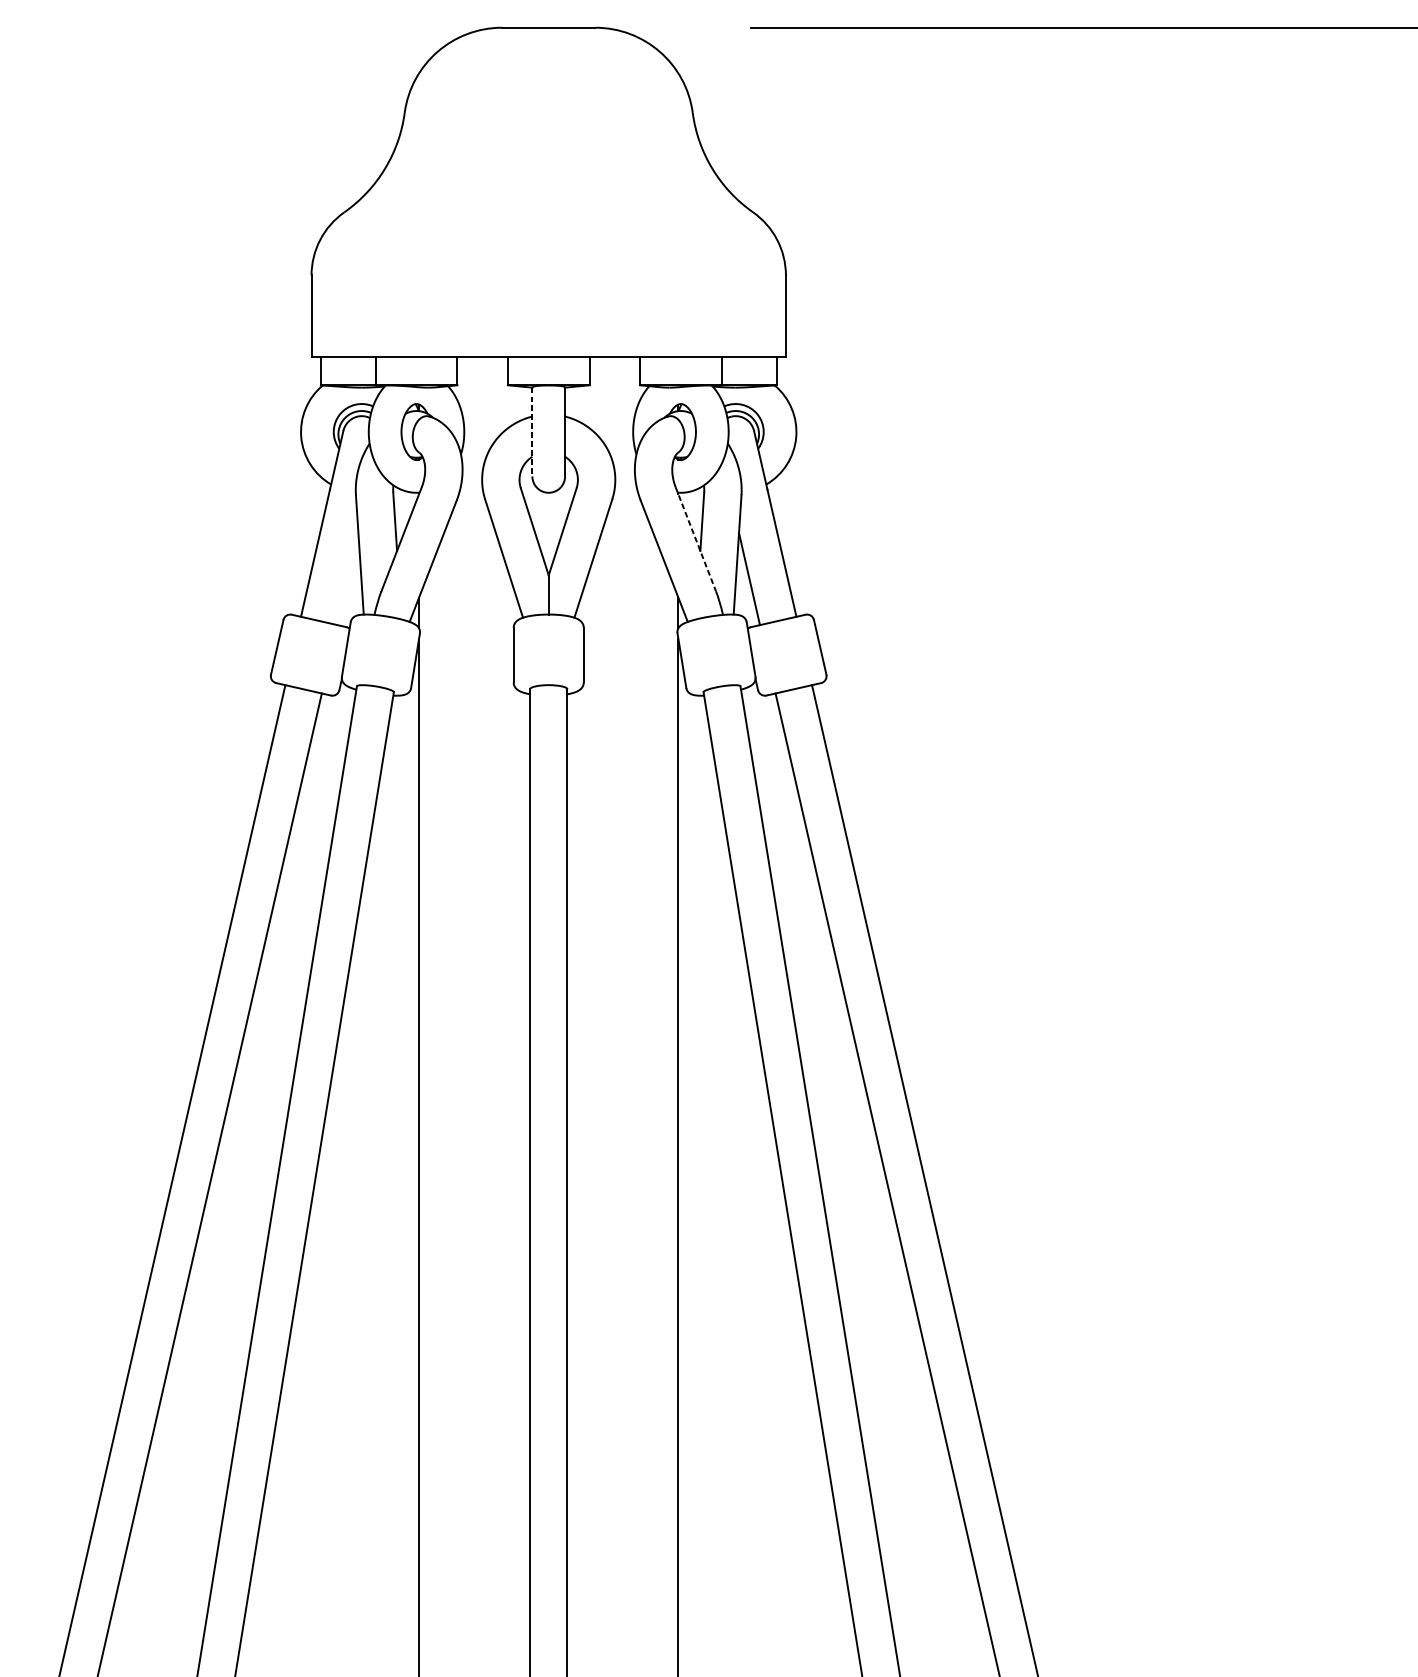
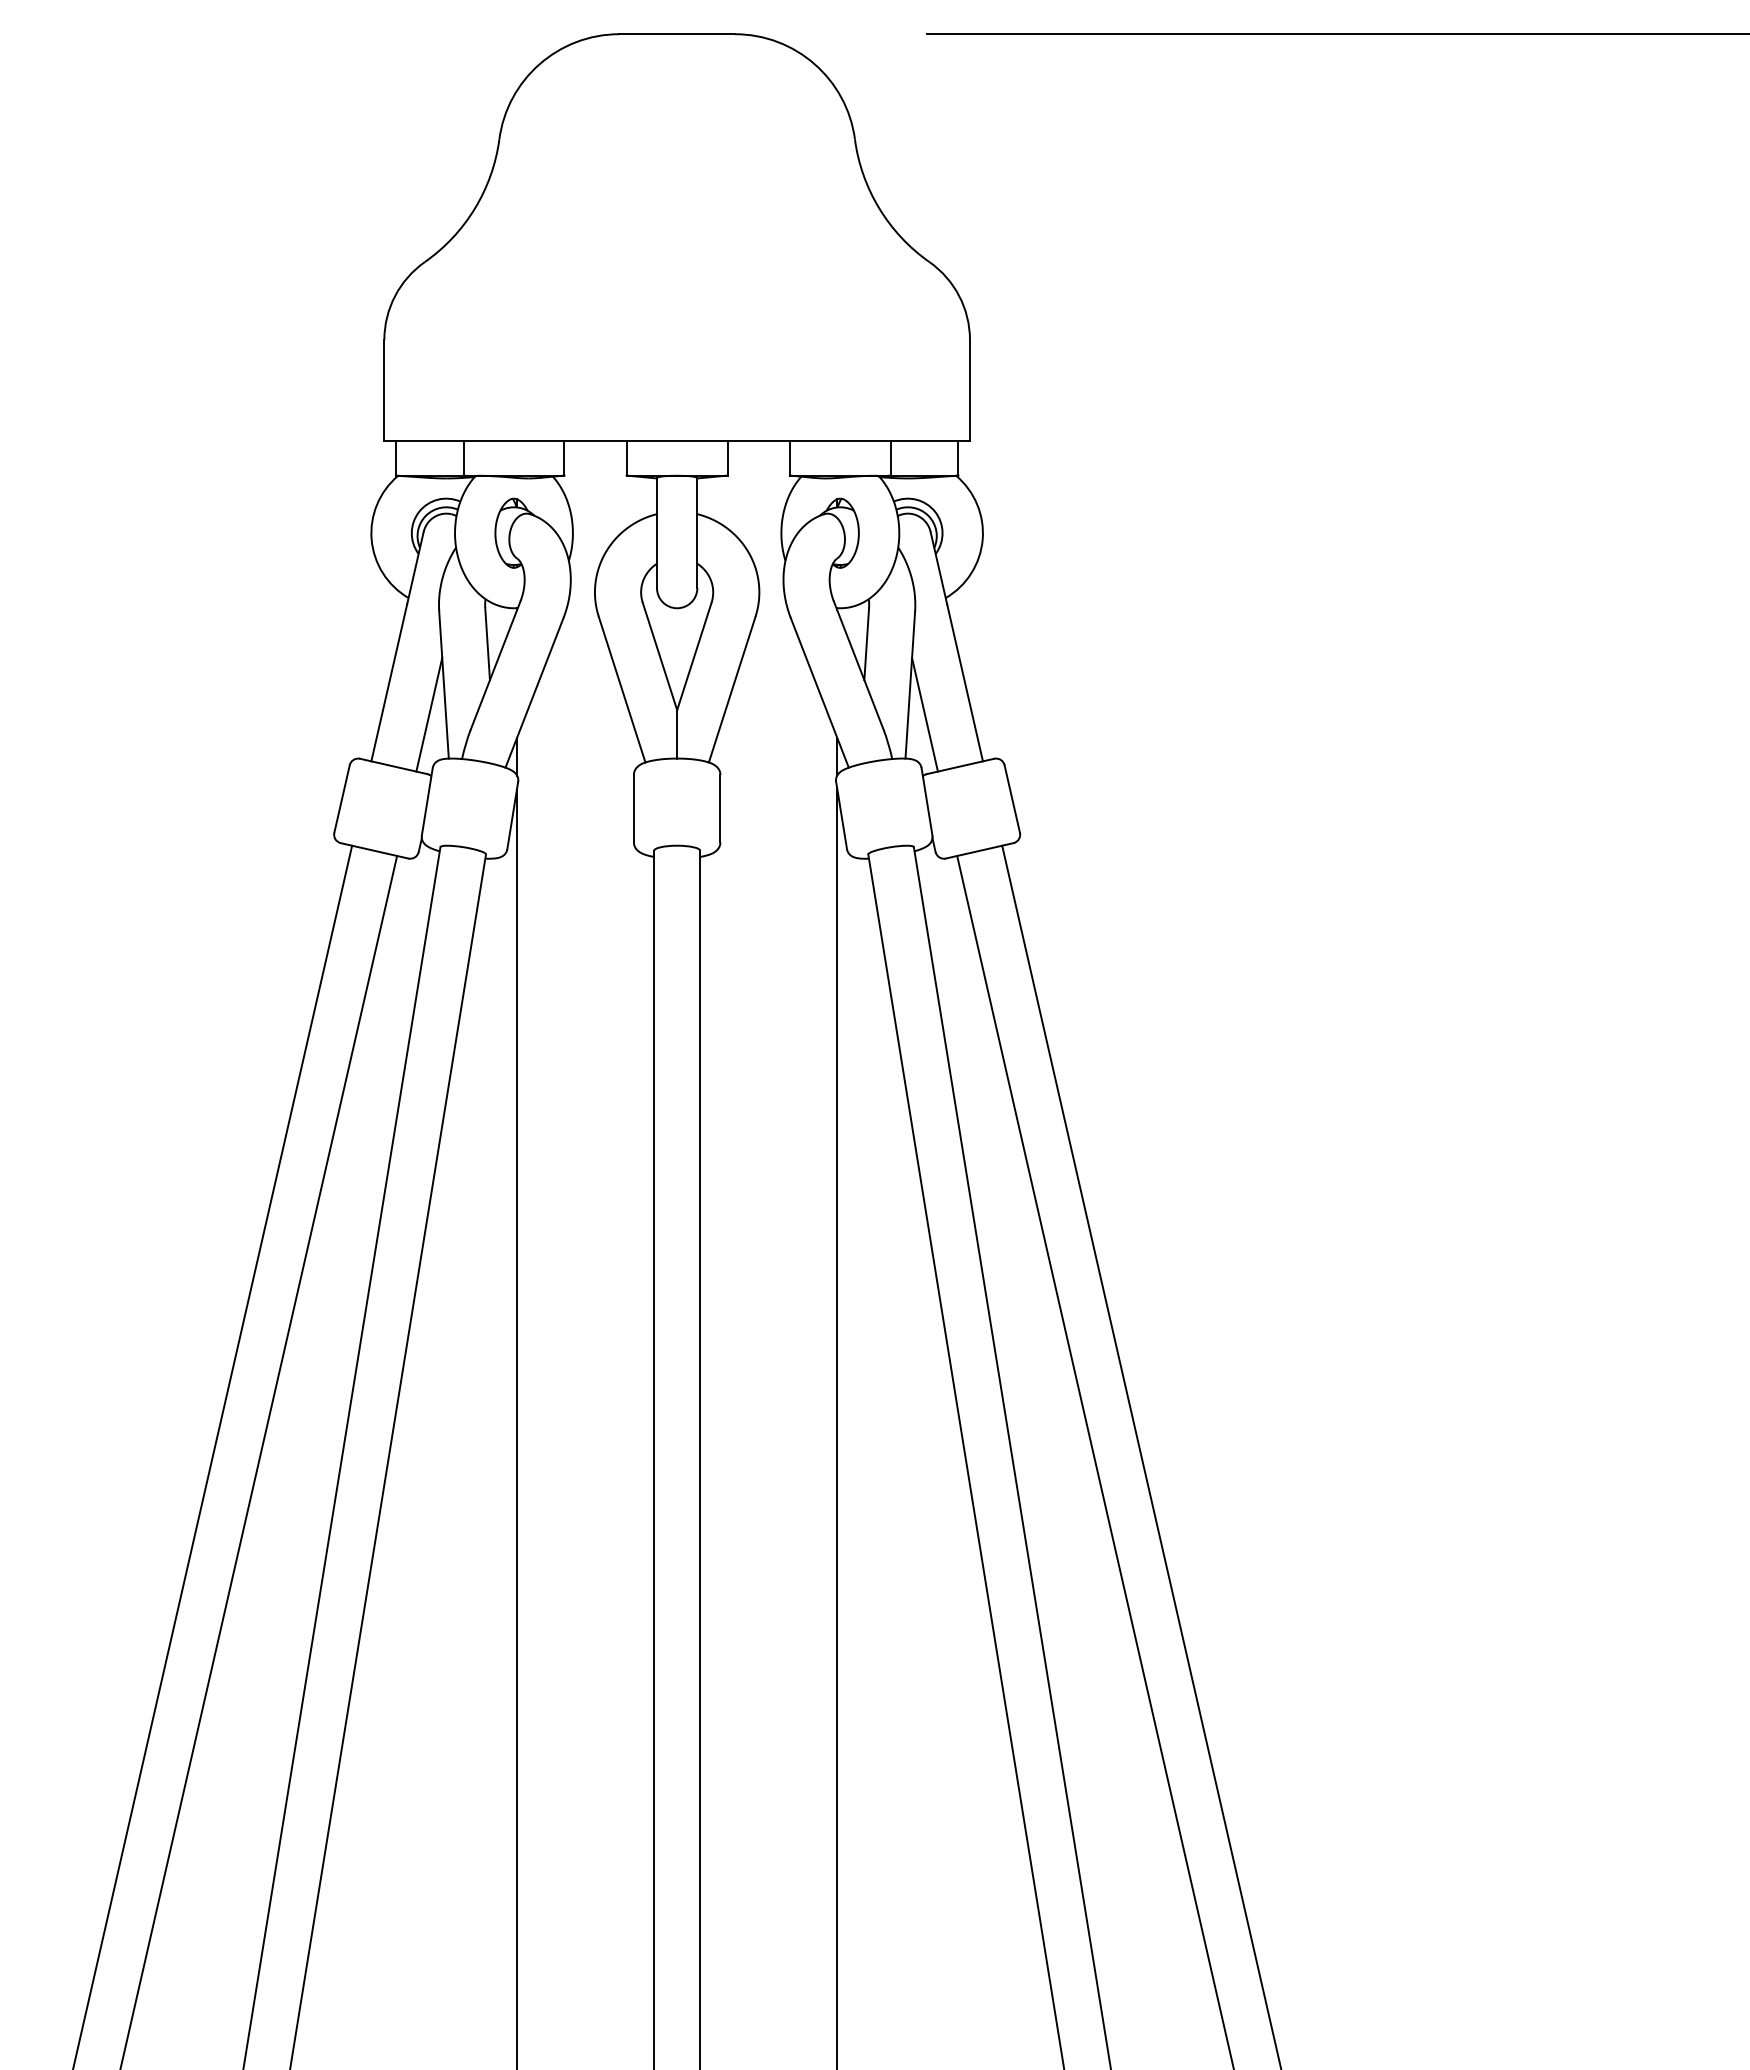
line: (531, 432) -> (656, 533), dashed -> solid
line: (695, 539) -> (858, 666), dashed -> solid
line: (348, 578) -> (429, 714), added

